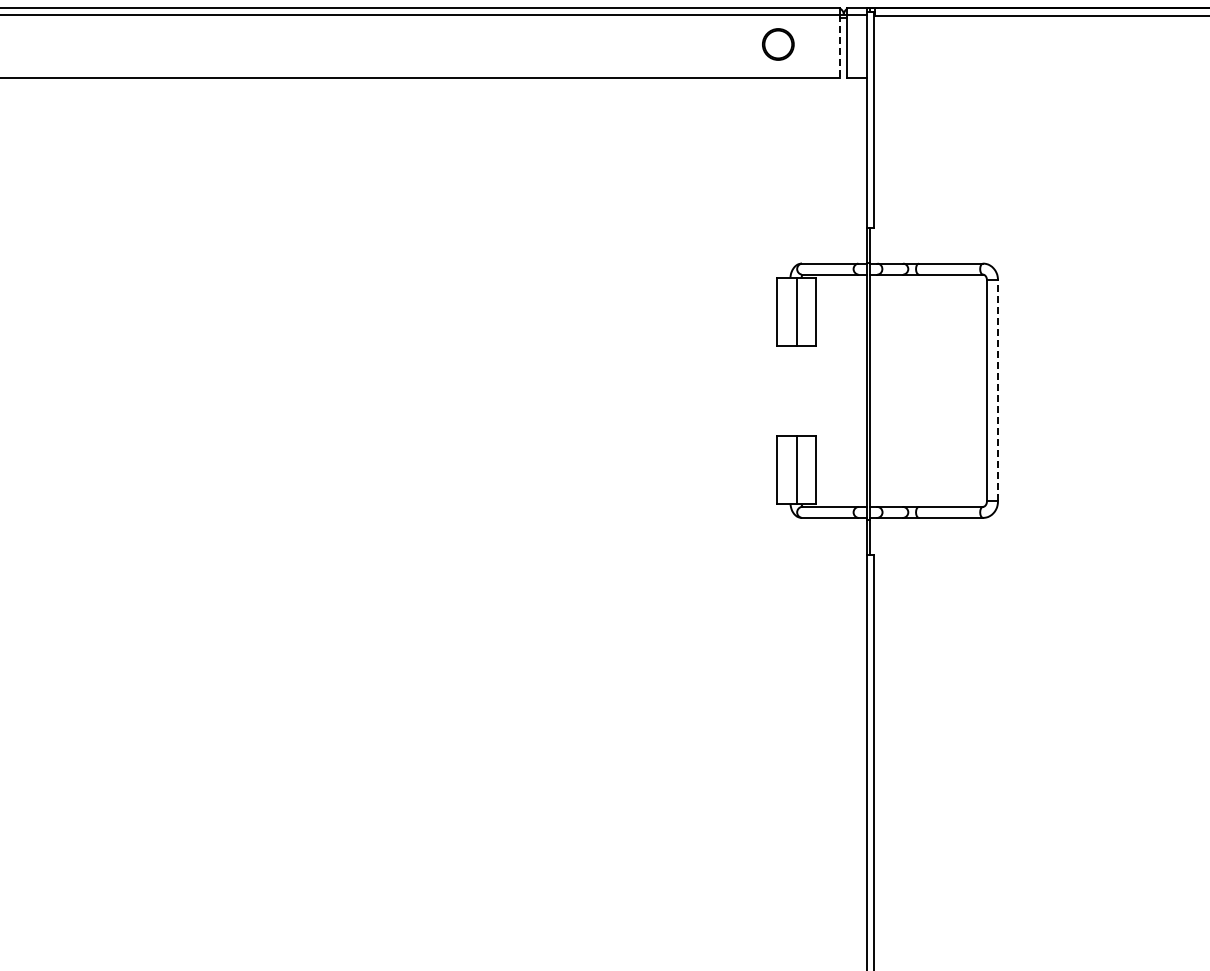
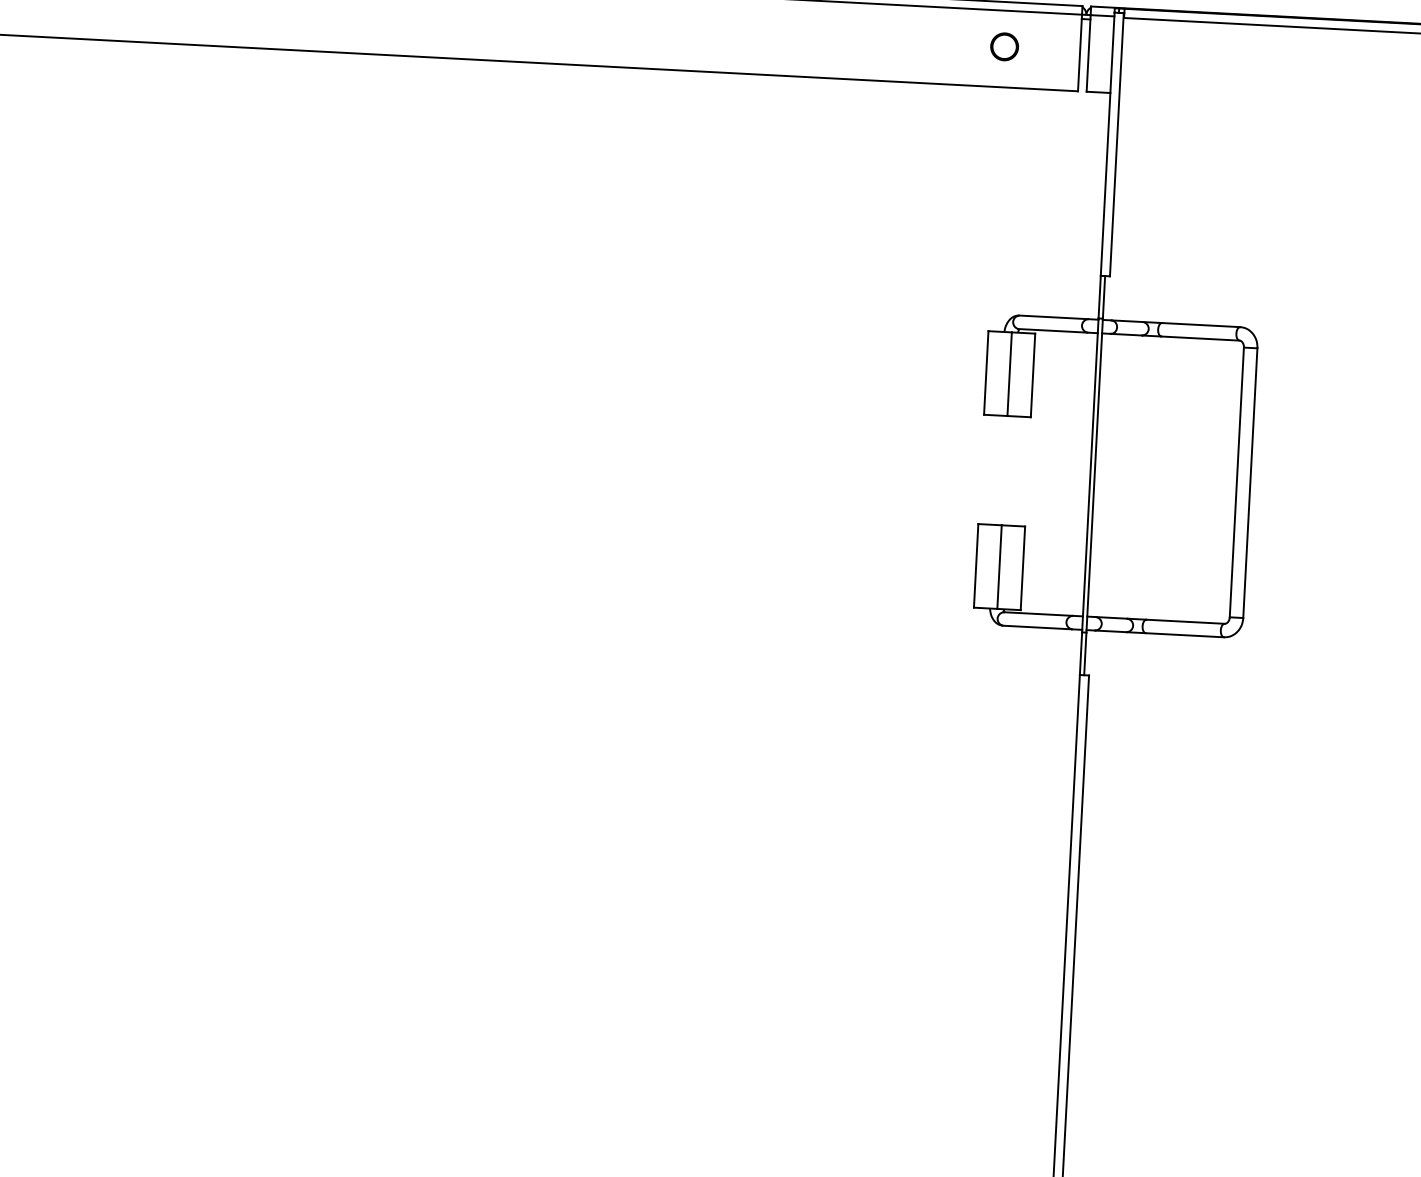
circle: (778, 44) -> (1004, 46), size x0.71
line: (840, 46) -> (1080, 53), dashed -> solid
line: (998, 390) -> (1250, 482), dashed -> solid

